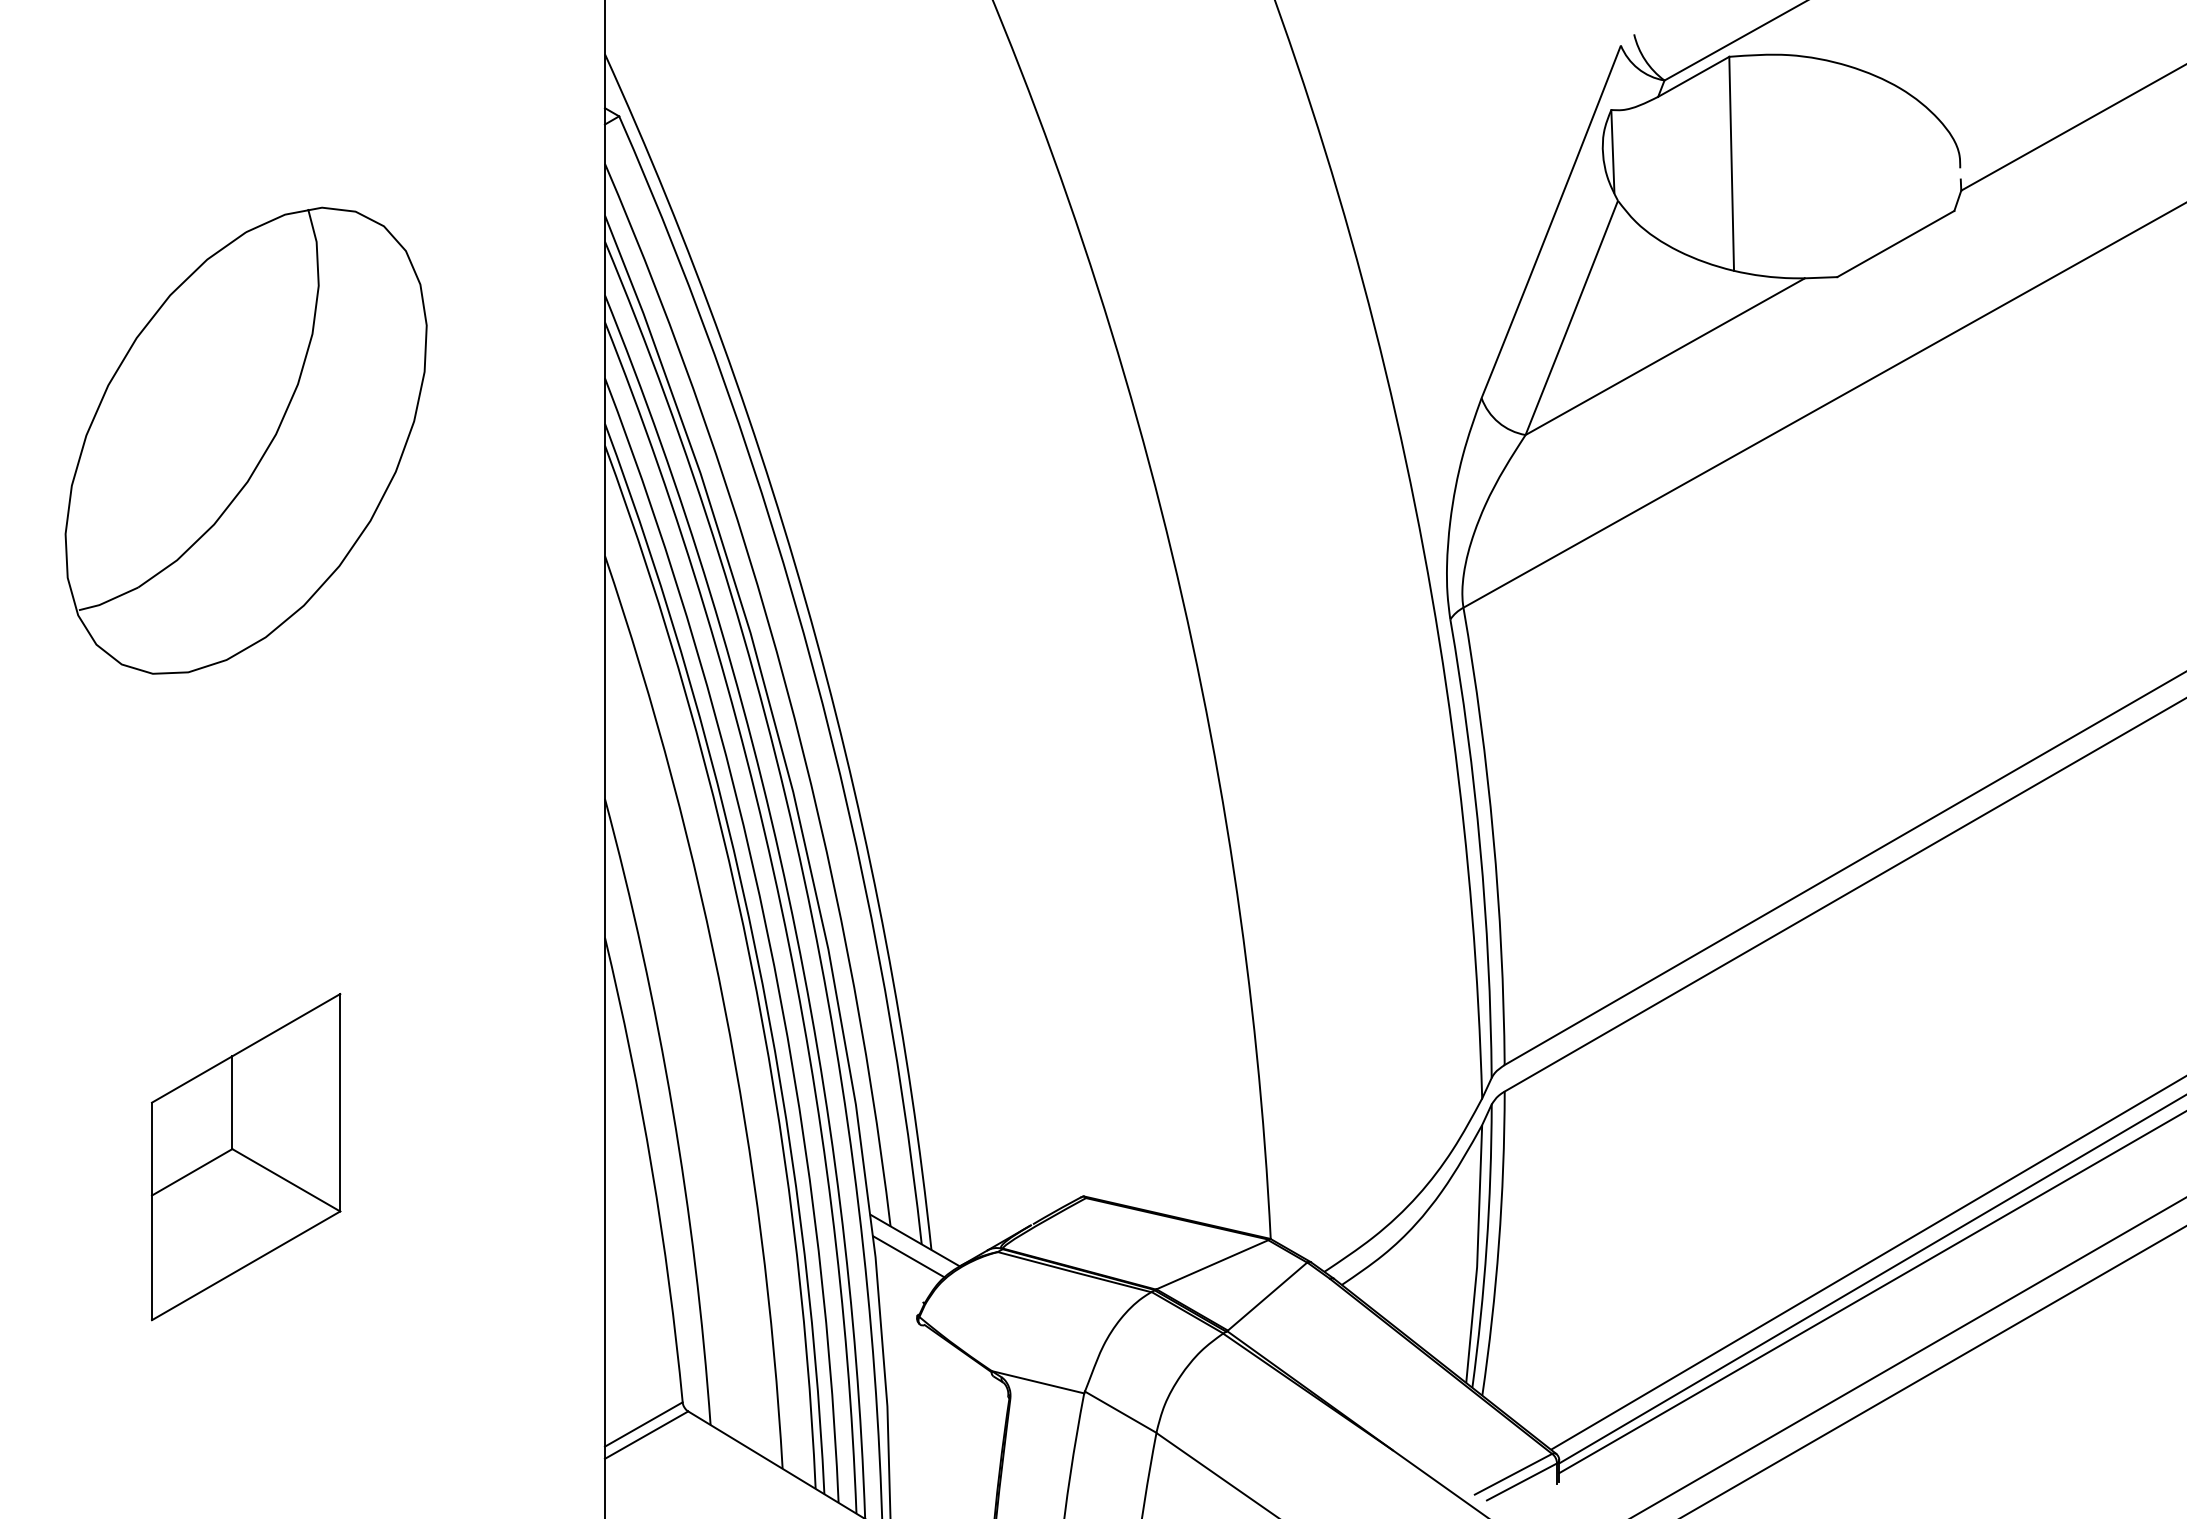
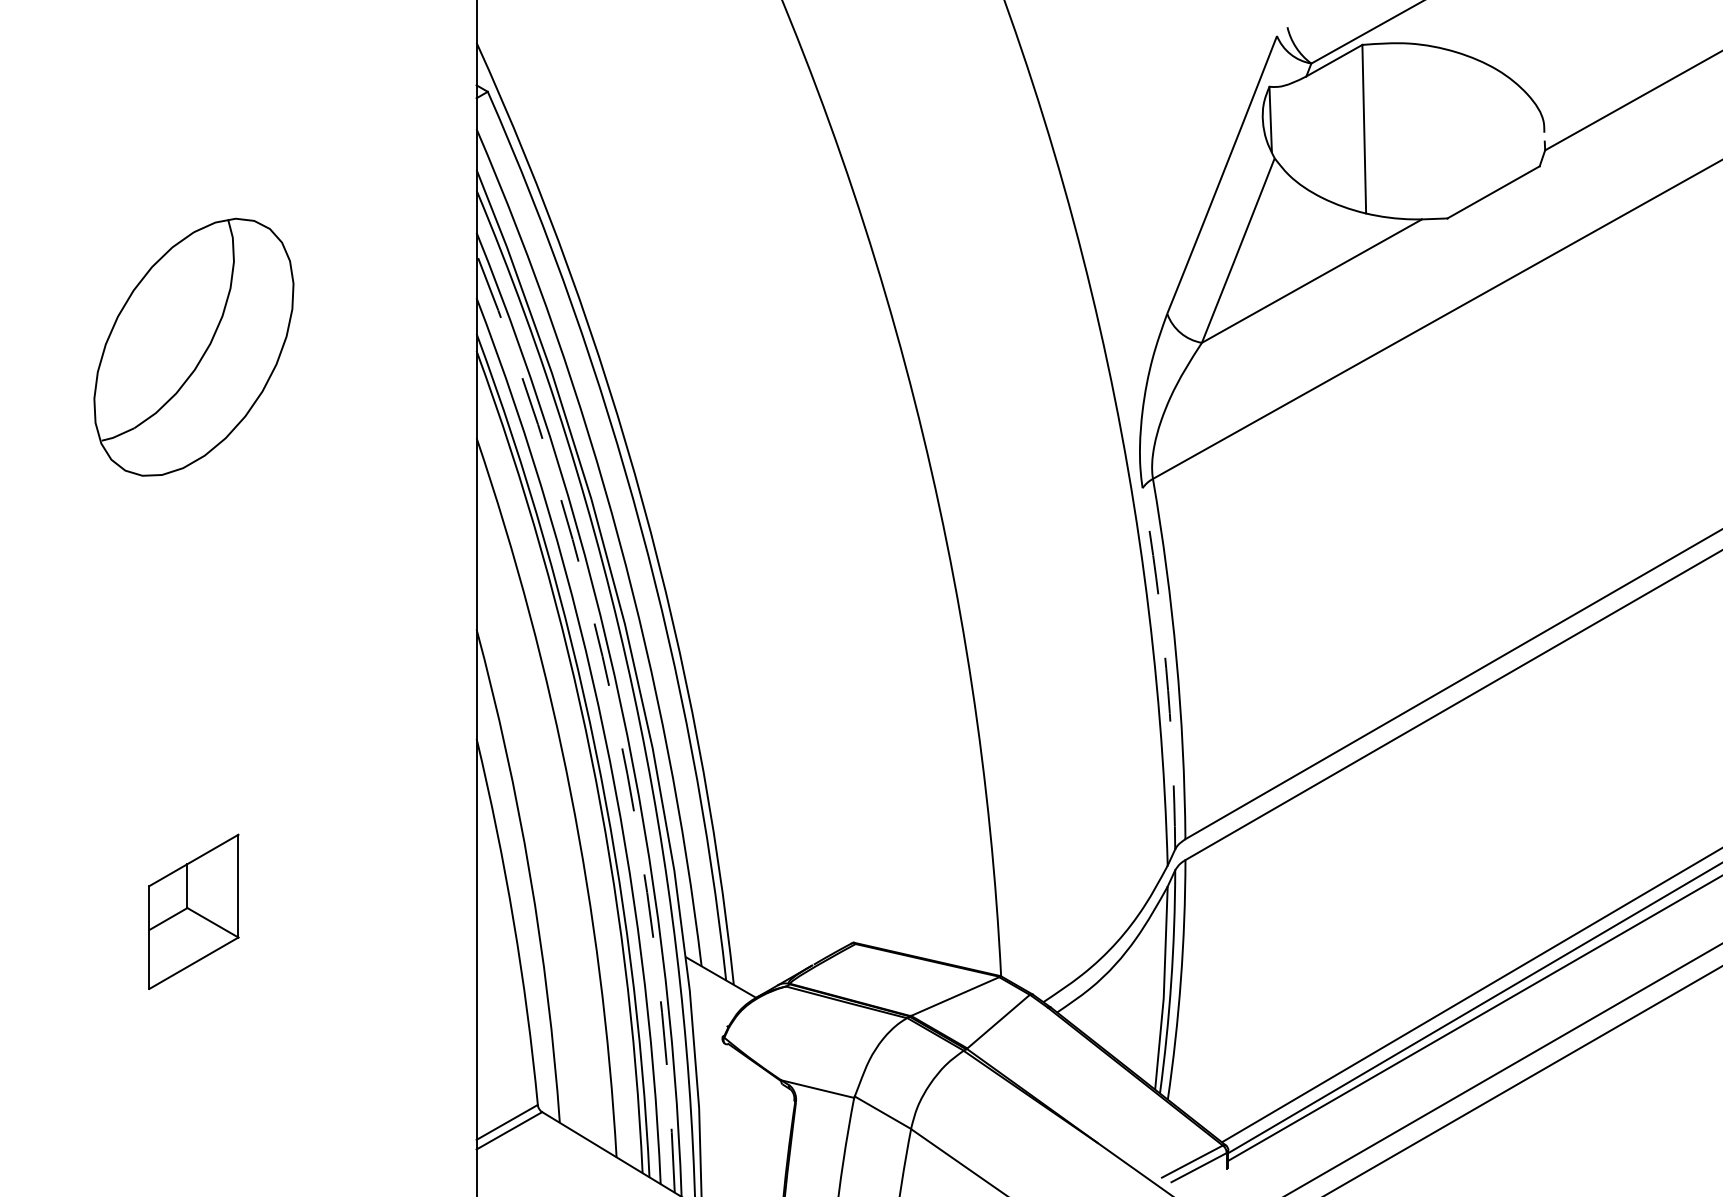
part: (245, 439) -> (193, 346), size x0.7
arc: (1480, 848) -> (1166, 668), solid -> dashed
arc: (781, 906) -> (615, 714), solid -> dashed
part: (245, 1156) -> (193, 911), size x0.6
line: (909, 1257) -> (716, 990), removed

